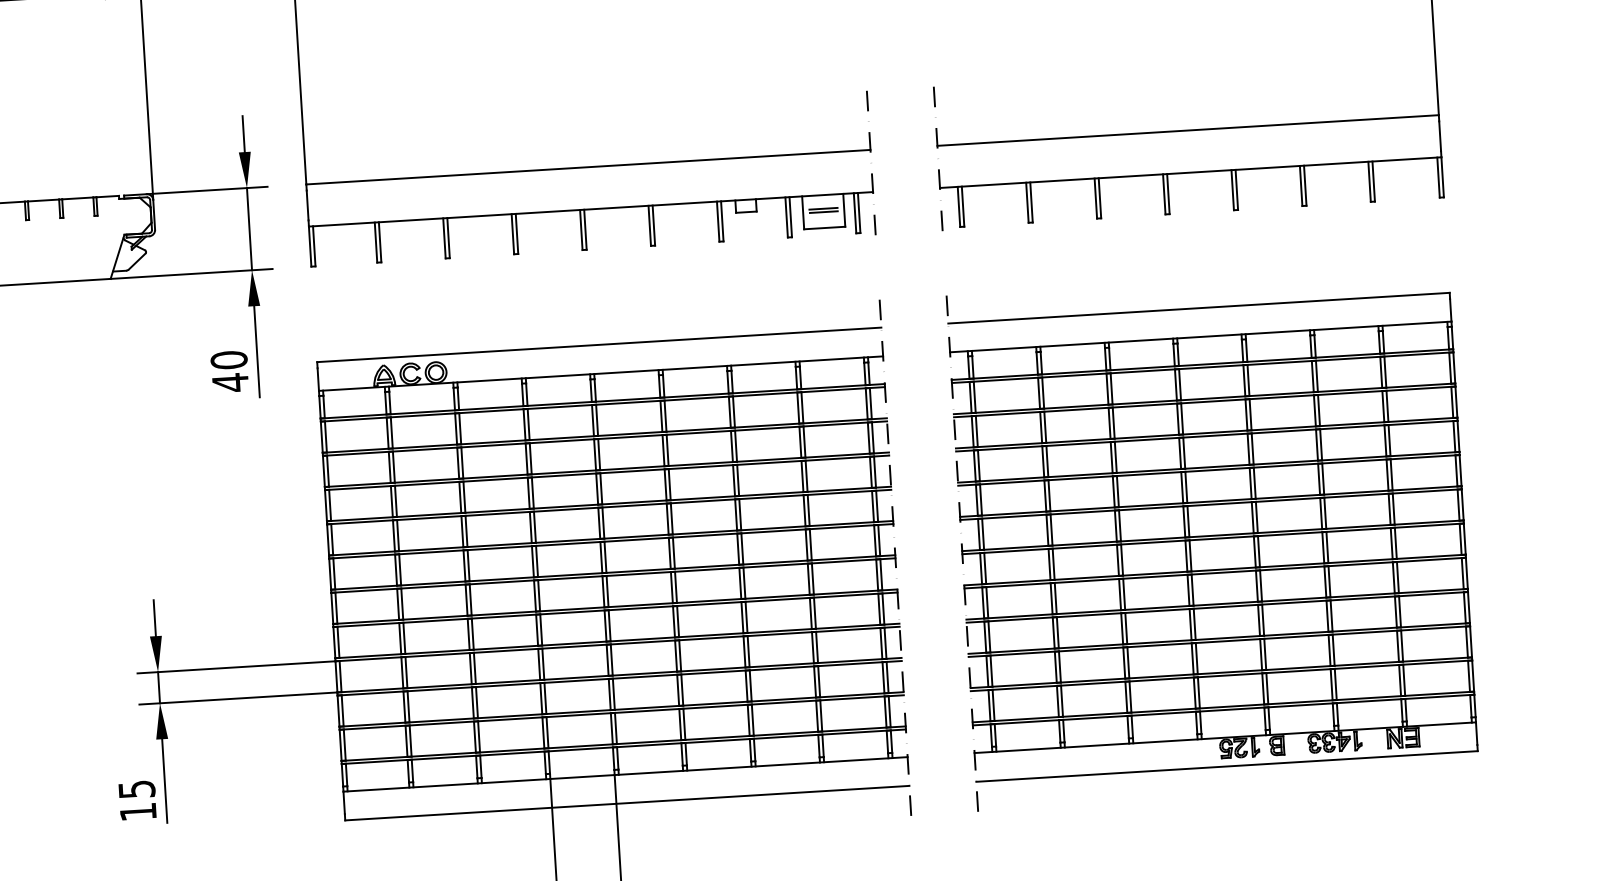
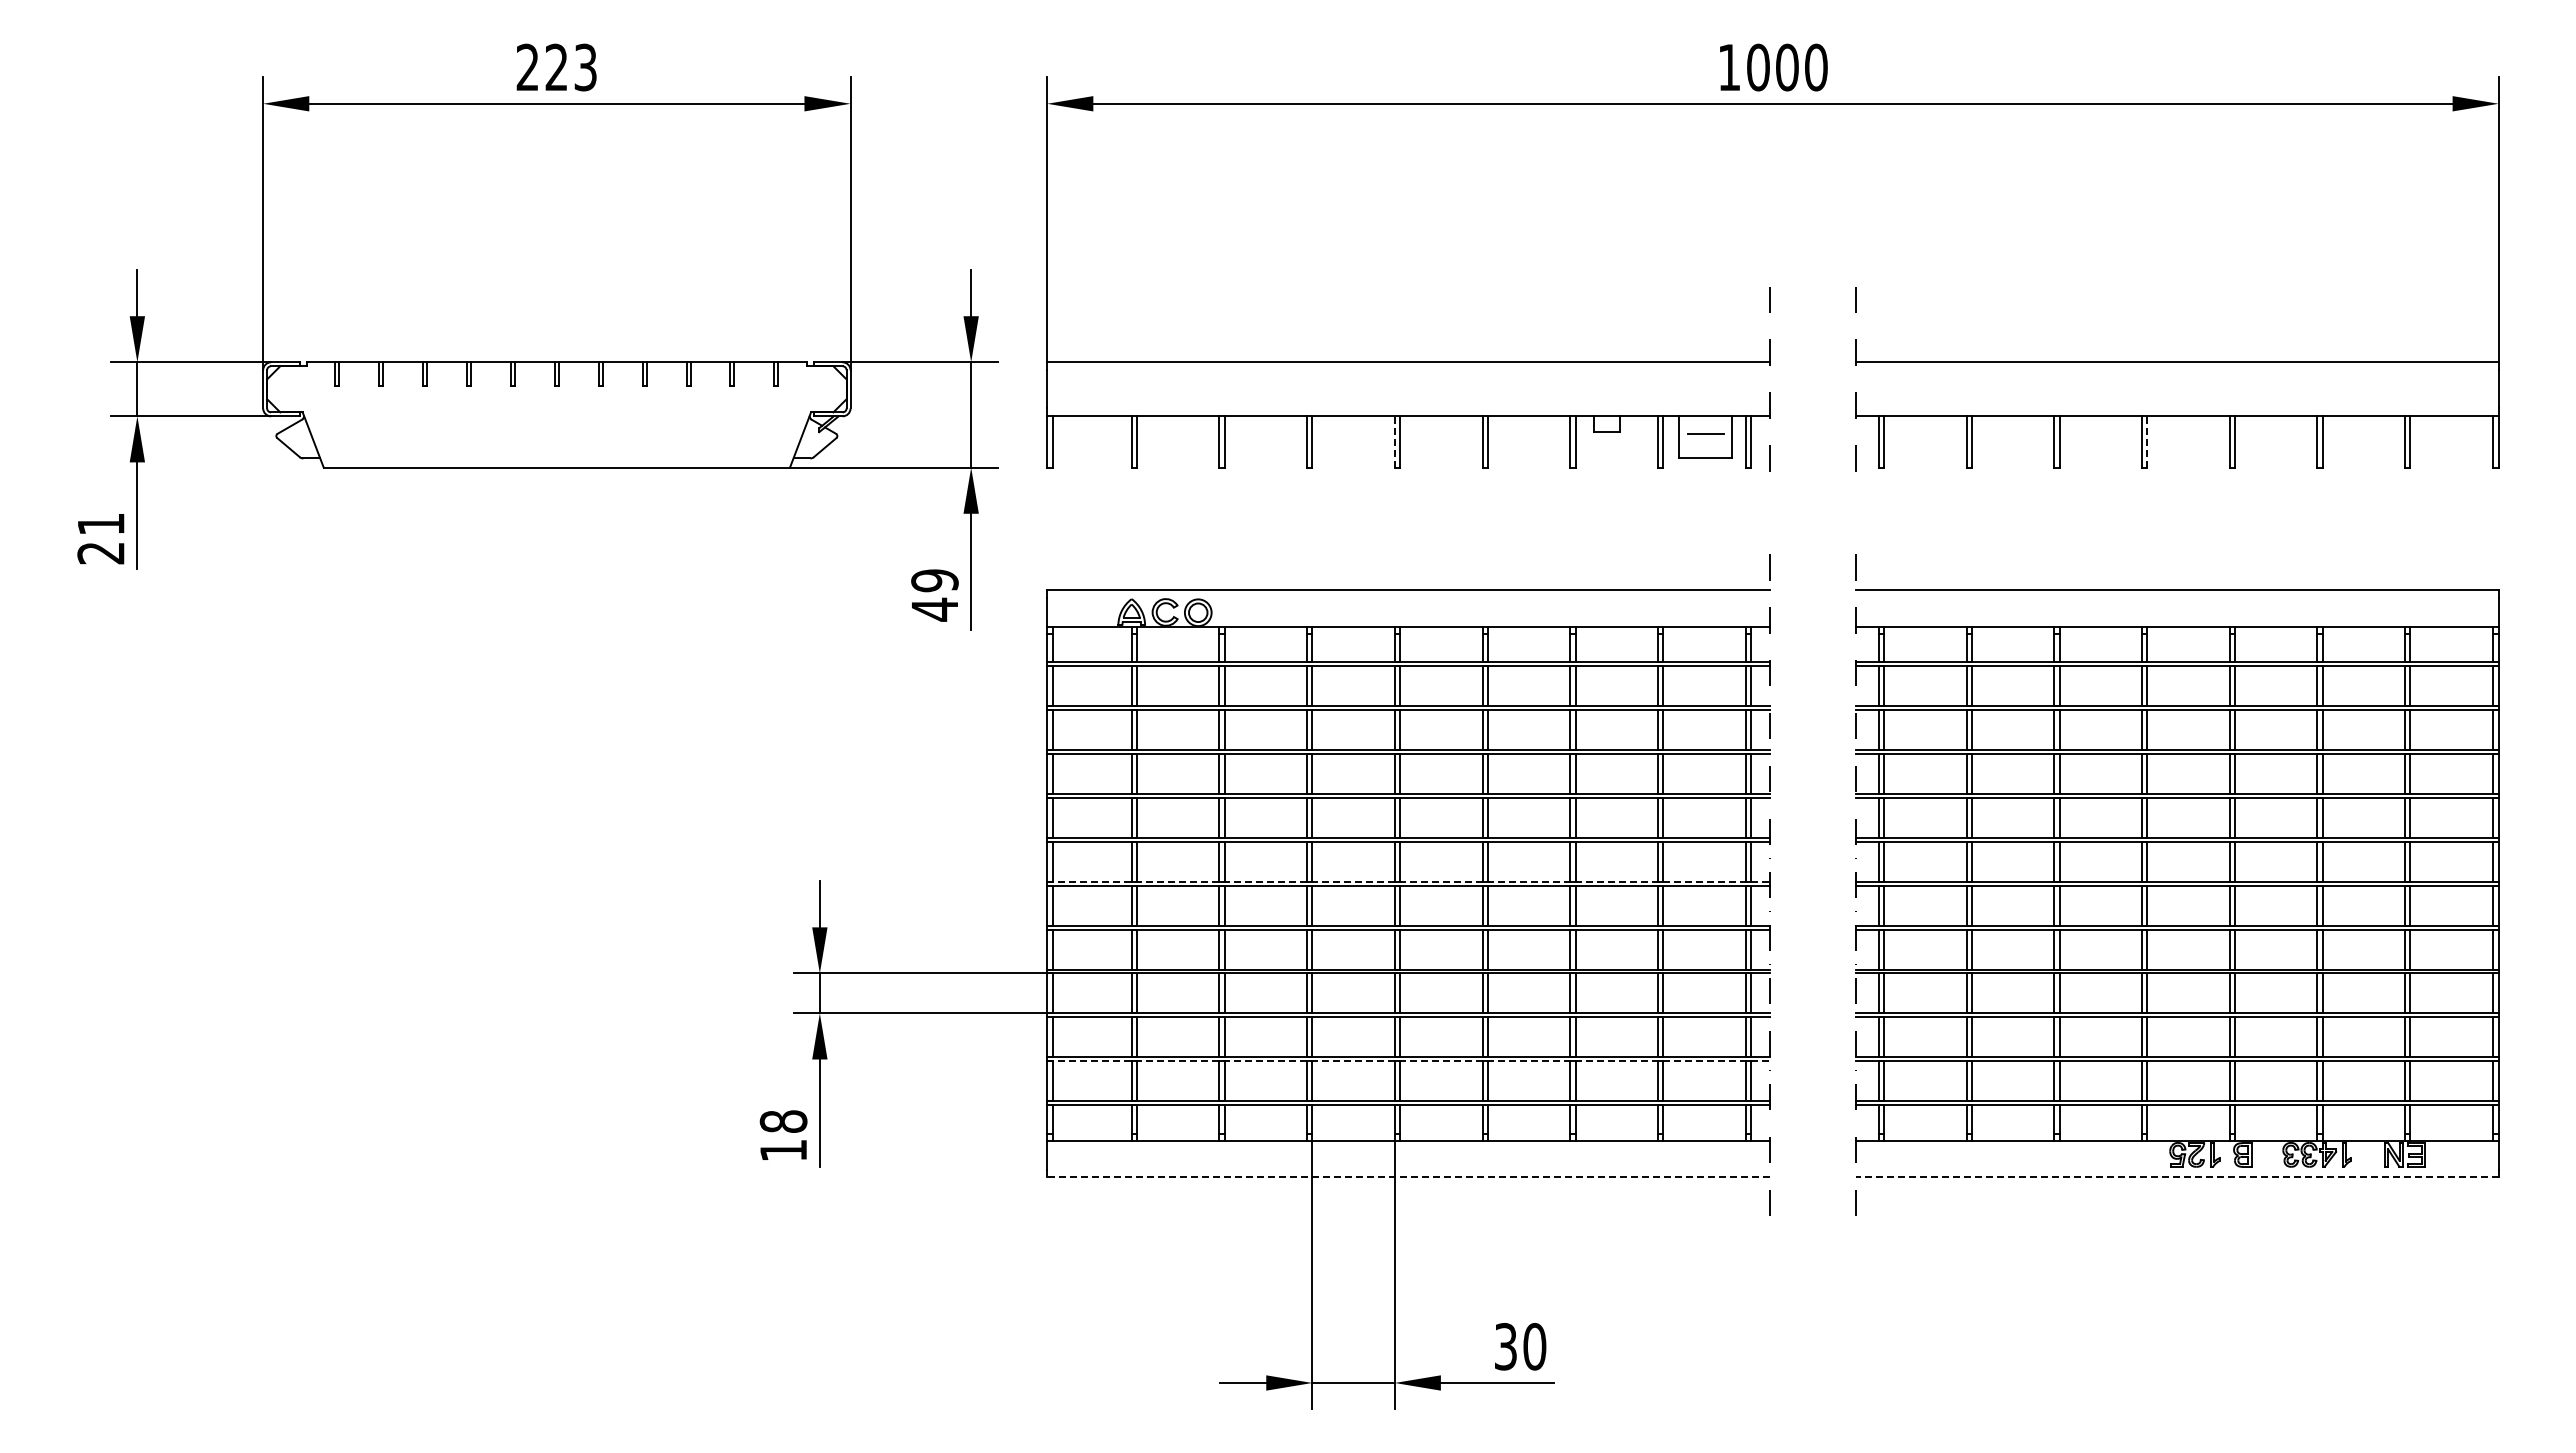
line: (1168, 194) -> (2147, 442), solid -> dashed
line: (823, 212) -> (1705, 438), removed
line: (581, 230) -> (1394, 442), solid -> dashed
text: (228, 360) -> (934, 580), 40 -> 49
line: (612, 572) -> (1408, 881), solid -> dashed
line: (621, 712) -> (1408, 1061), solid -> dashed
line: (1226, 766) -> (2176, 1177), solid -> dashed
text: (136, 789) -> (783, 1121), 15 -> 18
line: (627, 803) -> (1408, 1177), solid -> dashed

